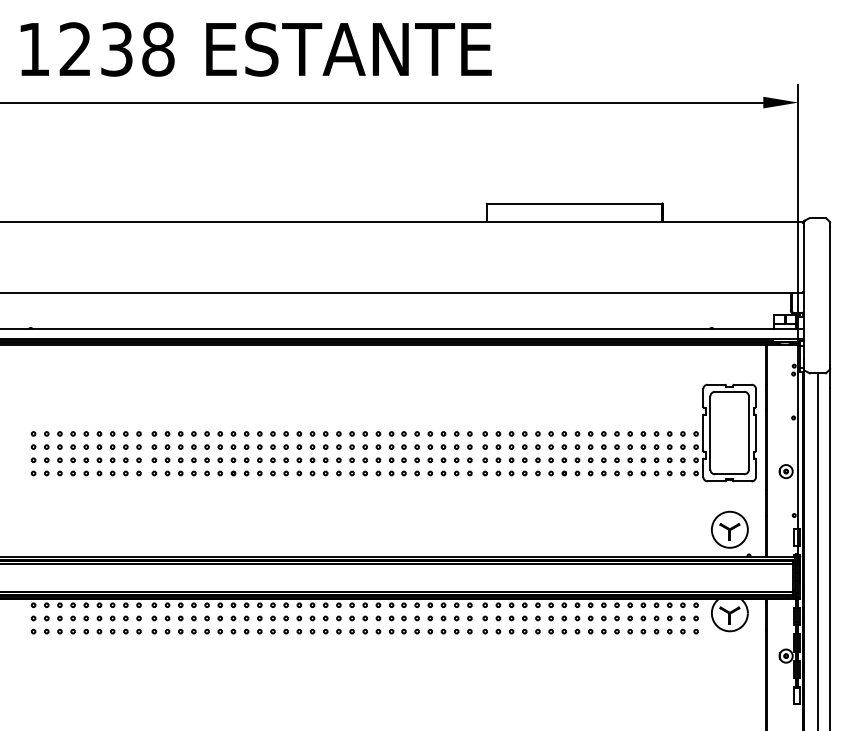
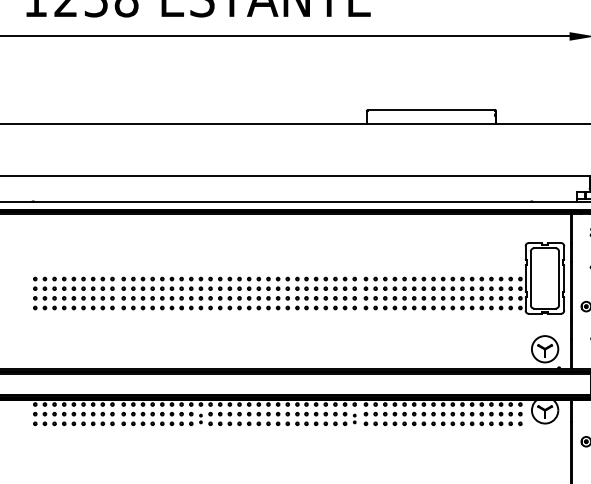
part: (259, 624) -> (200, 418), size x0.7
part: (469, 624) -> (354, 418), size x0.7

